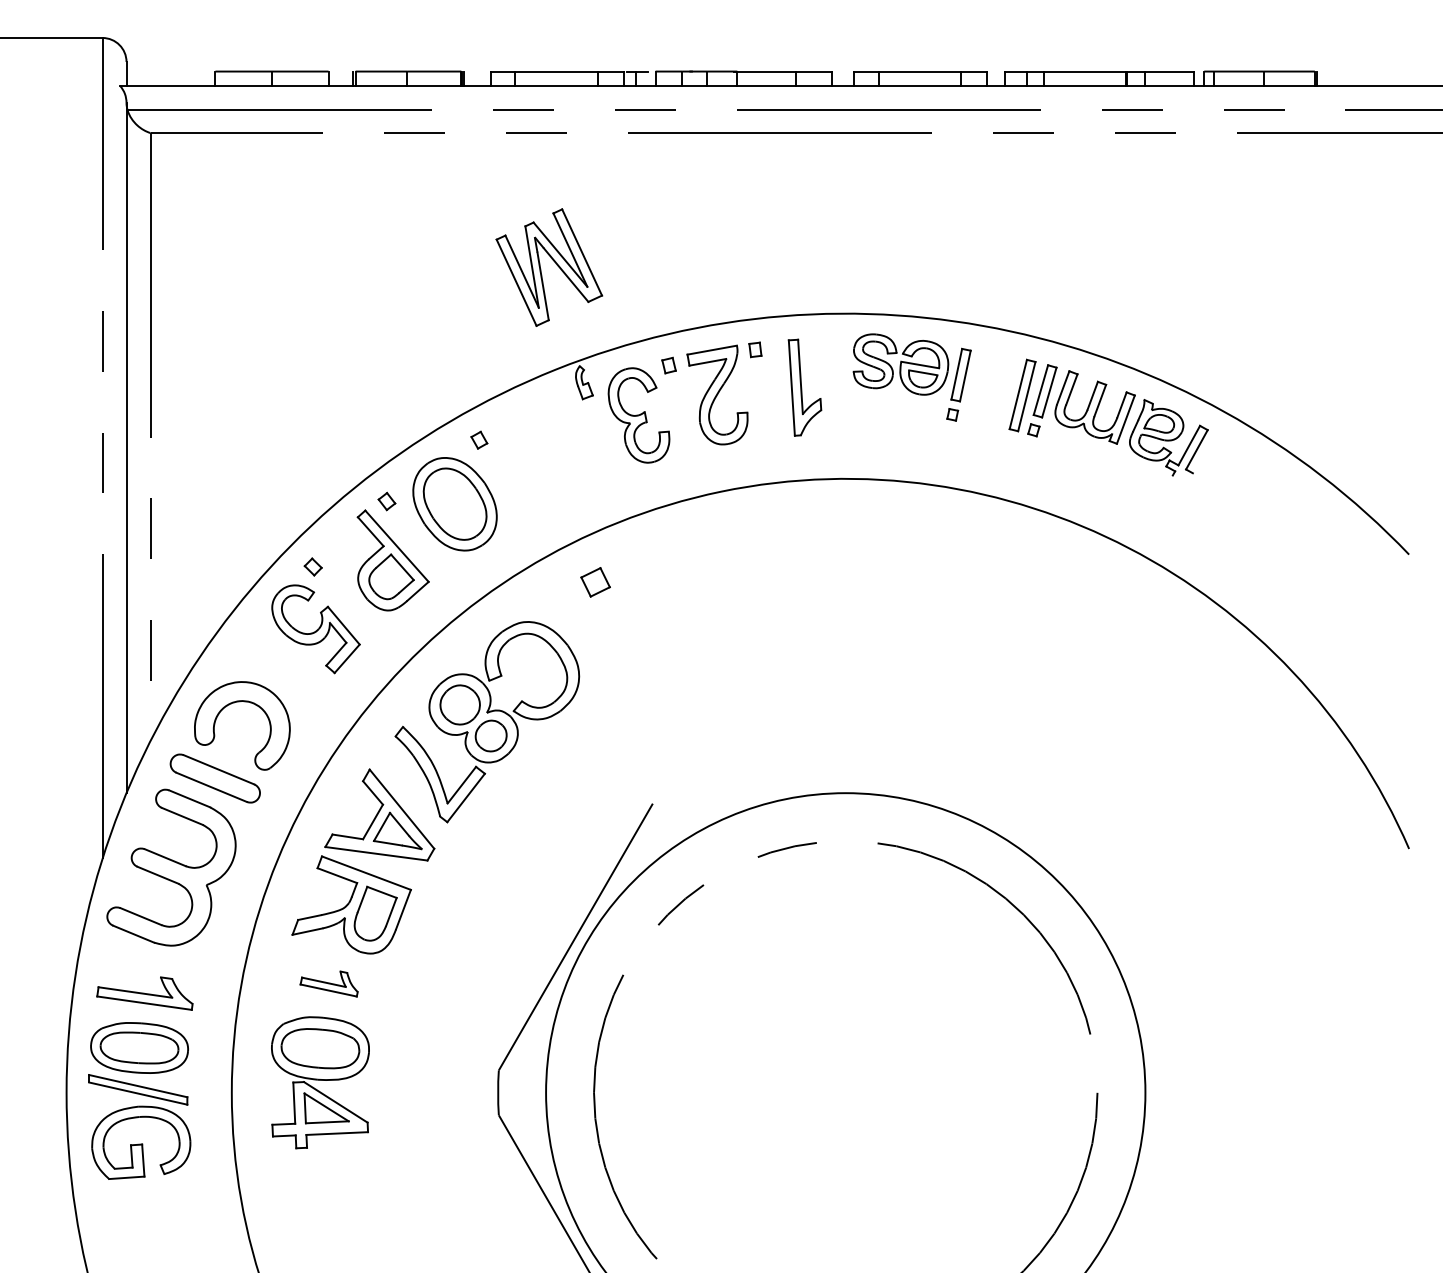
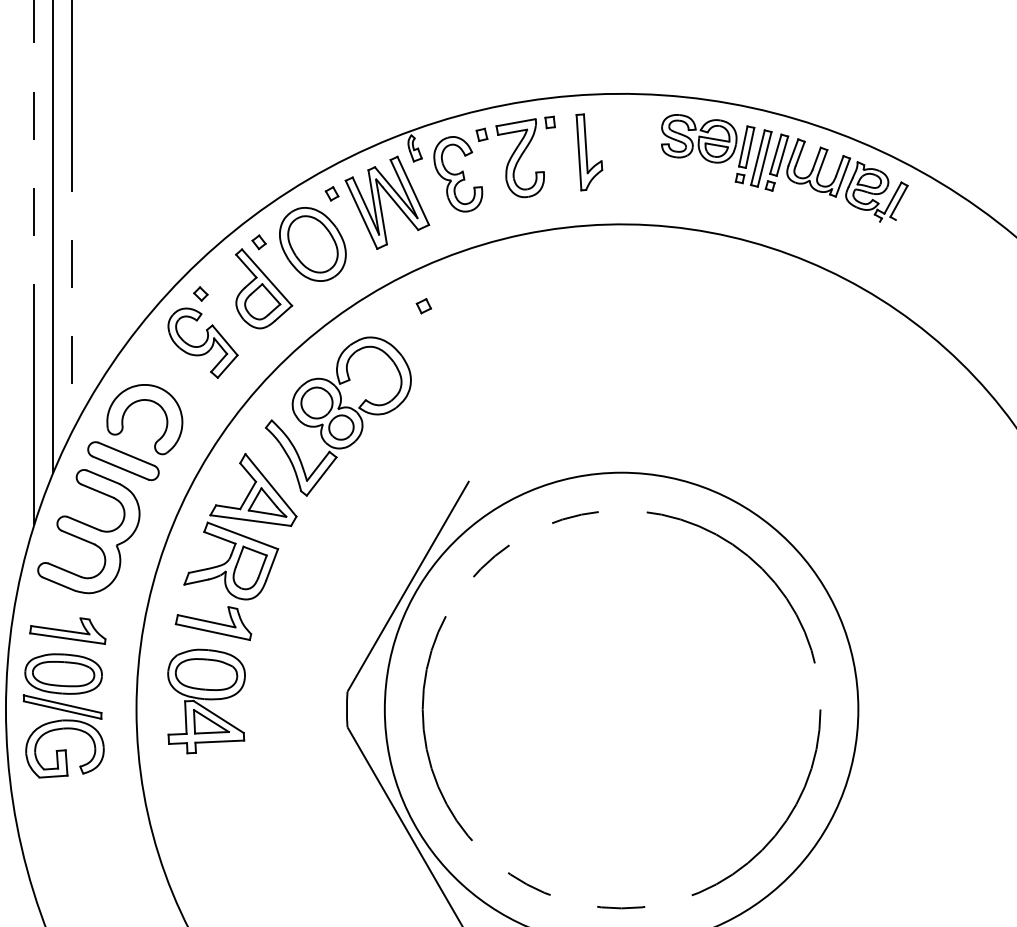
part: (554, 262) -> (391, 198), moved
part: (911, 377) -> (707, 149), moved
part: (595, 582) -> (423, 306), size x0.62
part: (328, 983) -> (212, 623), size x1.67

